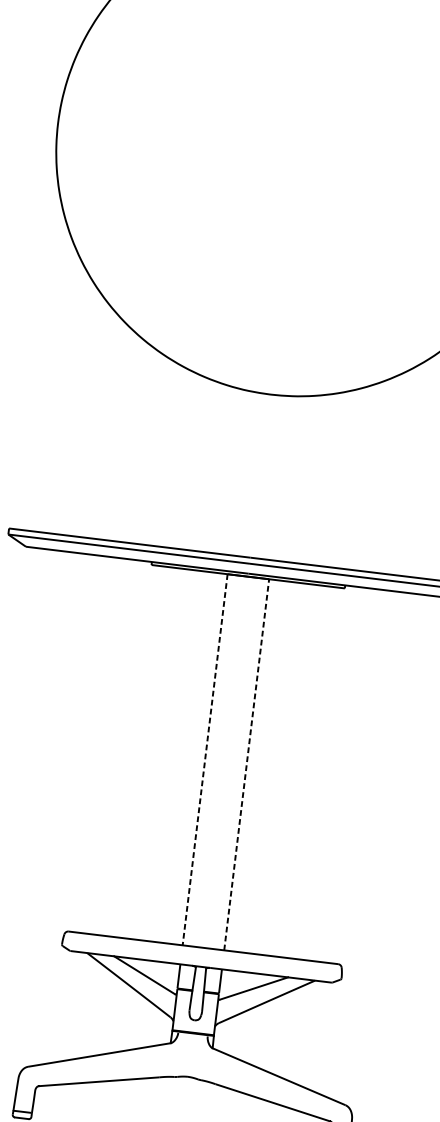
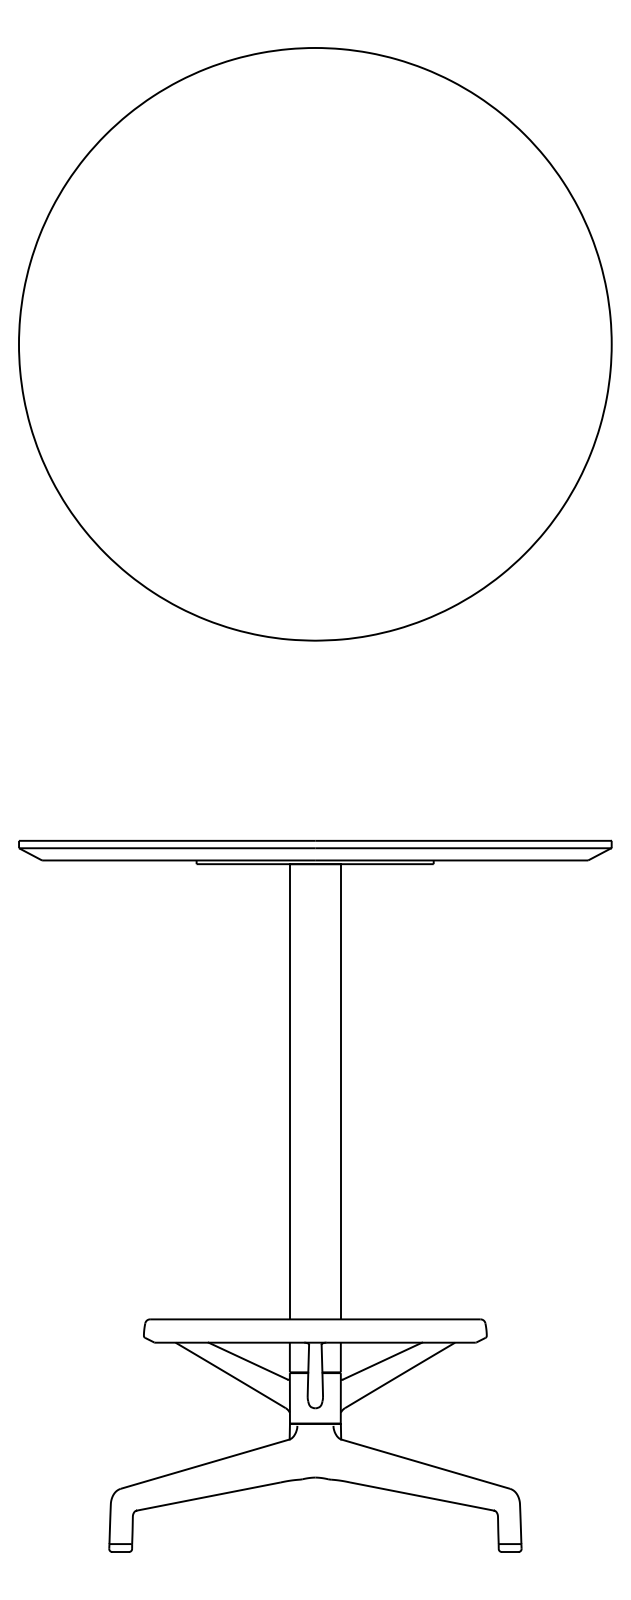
line: (204, 759) -> (289, 1091), dashed -> solid
line: (246, 764) -> (340, 1091), dashed -> solid

